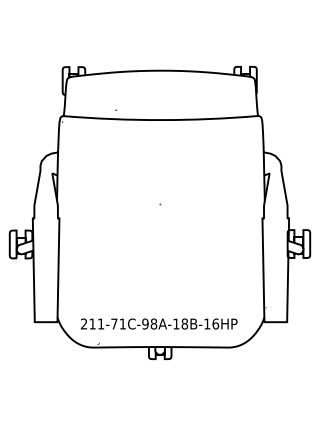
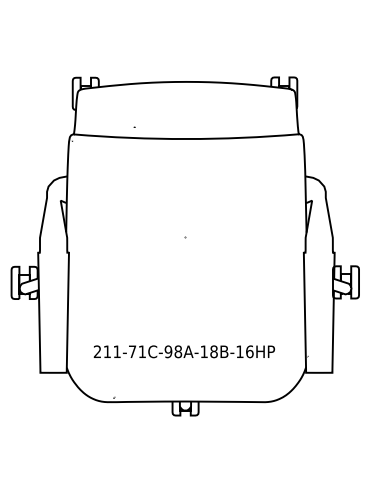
text: (159, 323) -> (184, 351), moved

